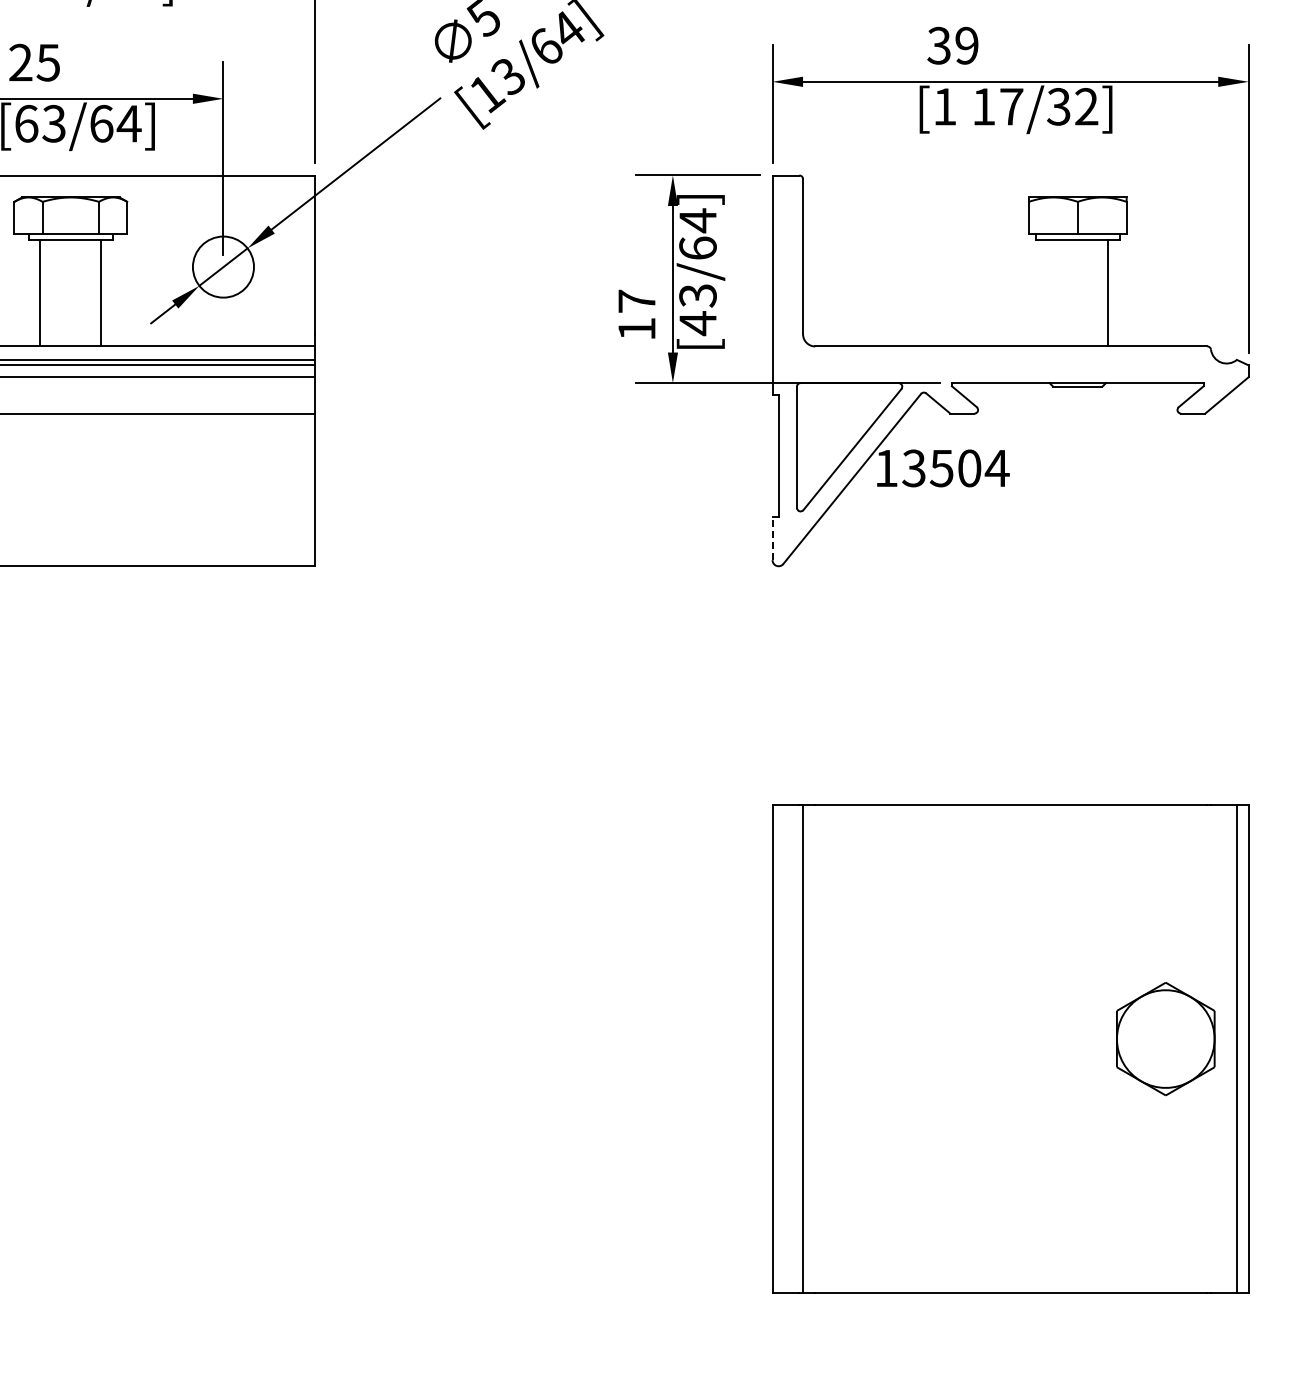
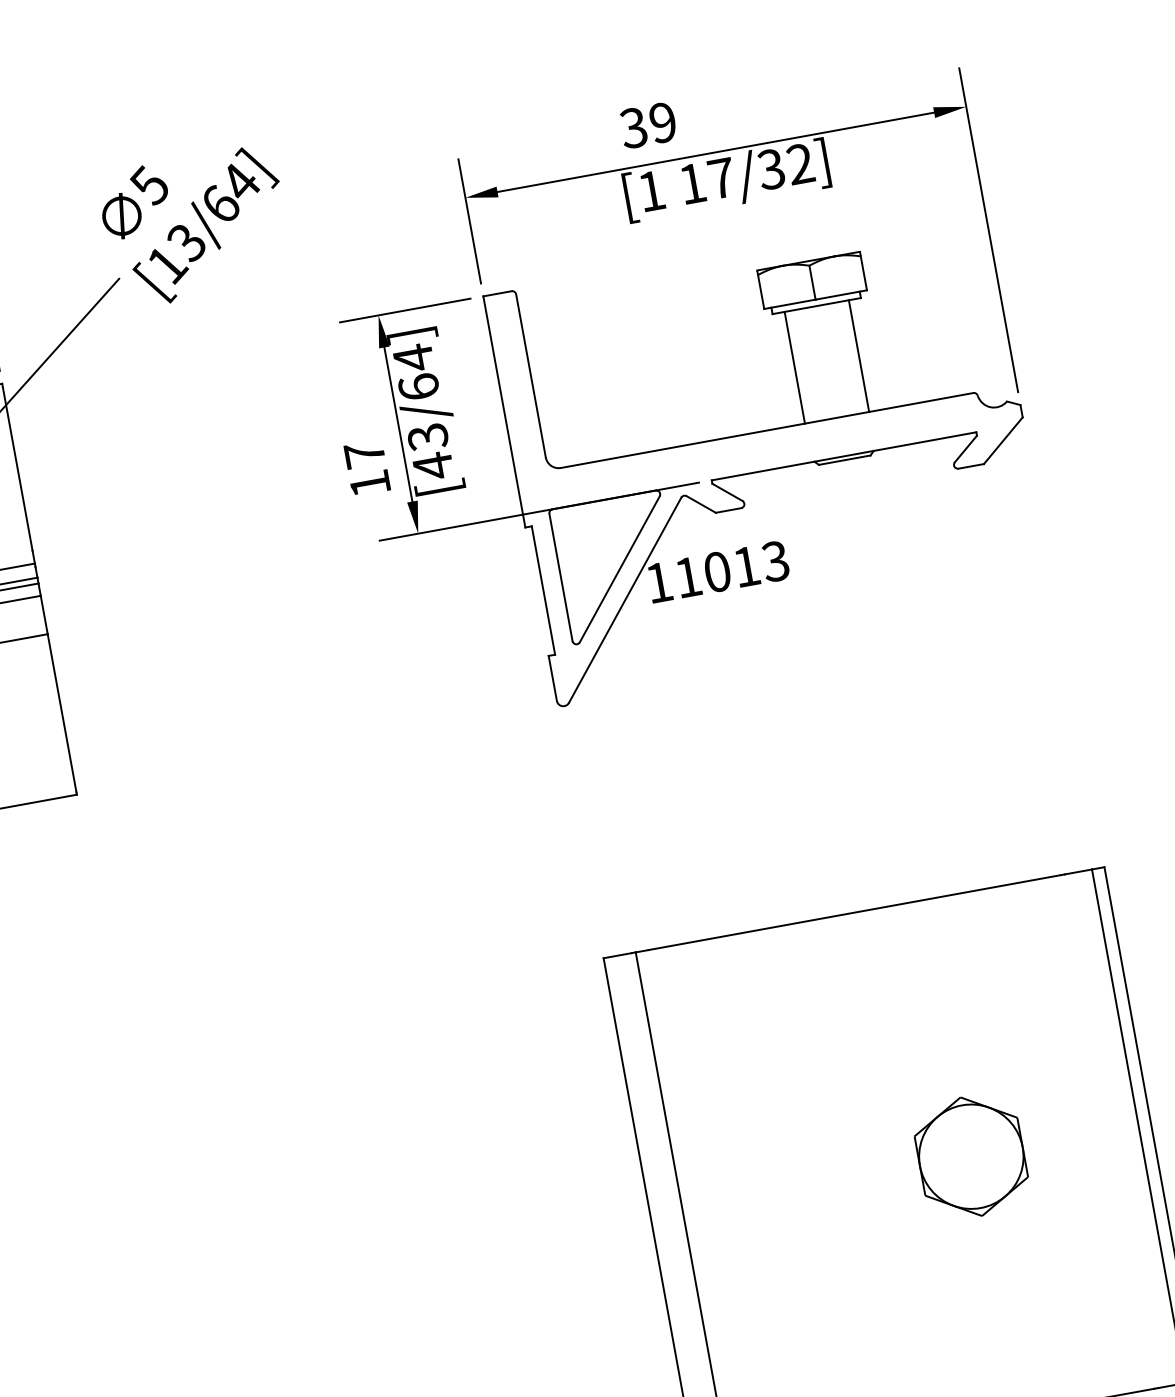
line: (1047, 293) -> (795, 367), added
text: (955, 468) -> (731, 569), 13504 -> 11013
line: (772, 538) -> (552, 678), dashed -> solid
part: (1165, 1038) -> (970, 1156), moved

